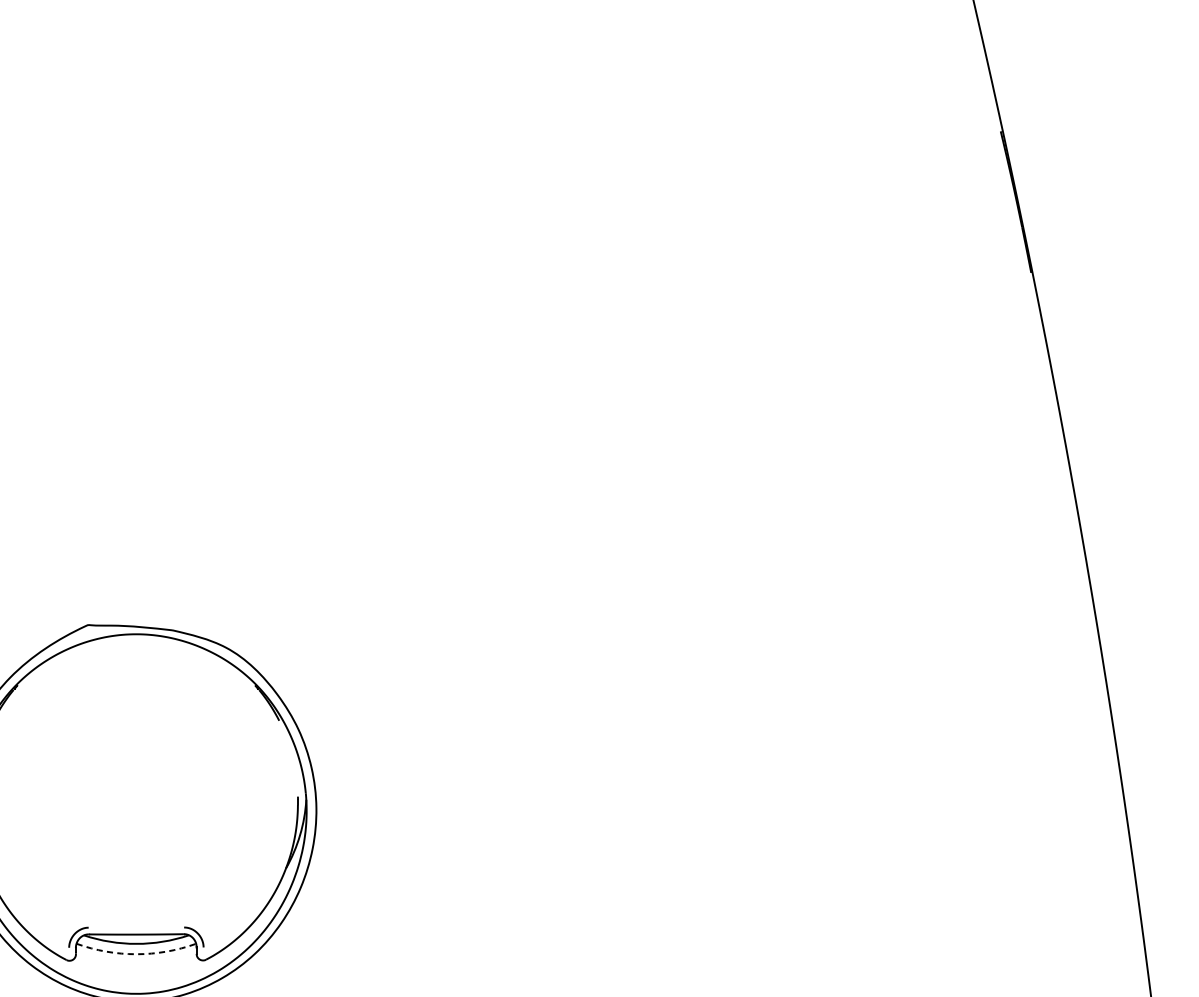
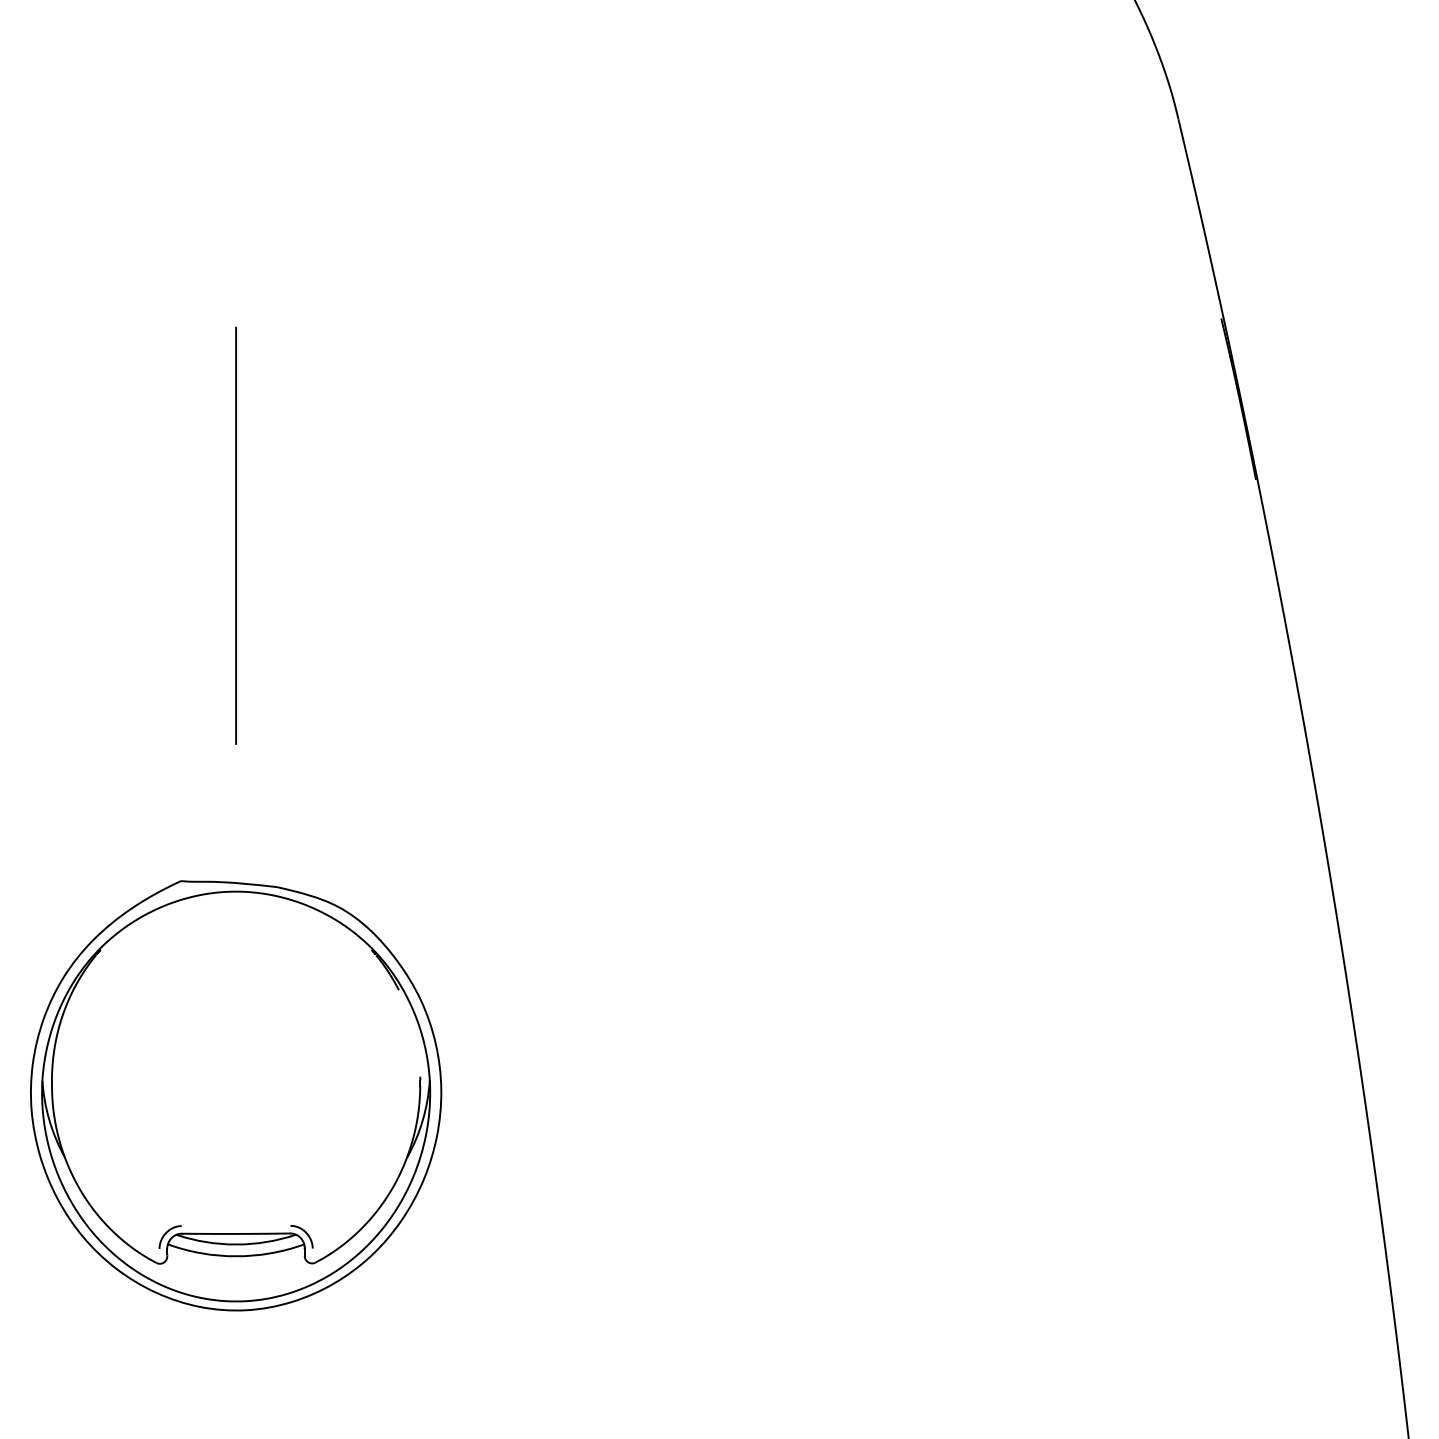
line: (135, 321) -> (235, 535), added
arc: (136, 954) -> (236, 1256), dashed -> solid

